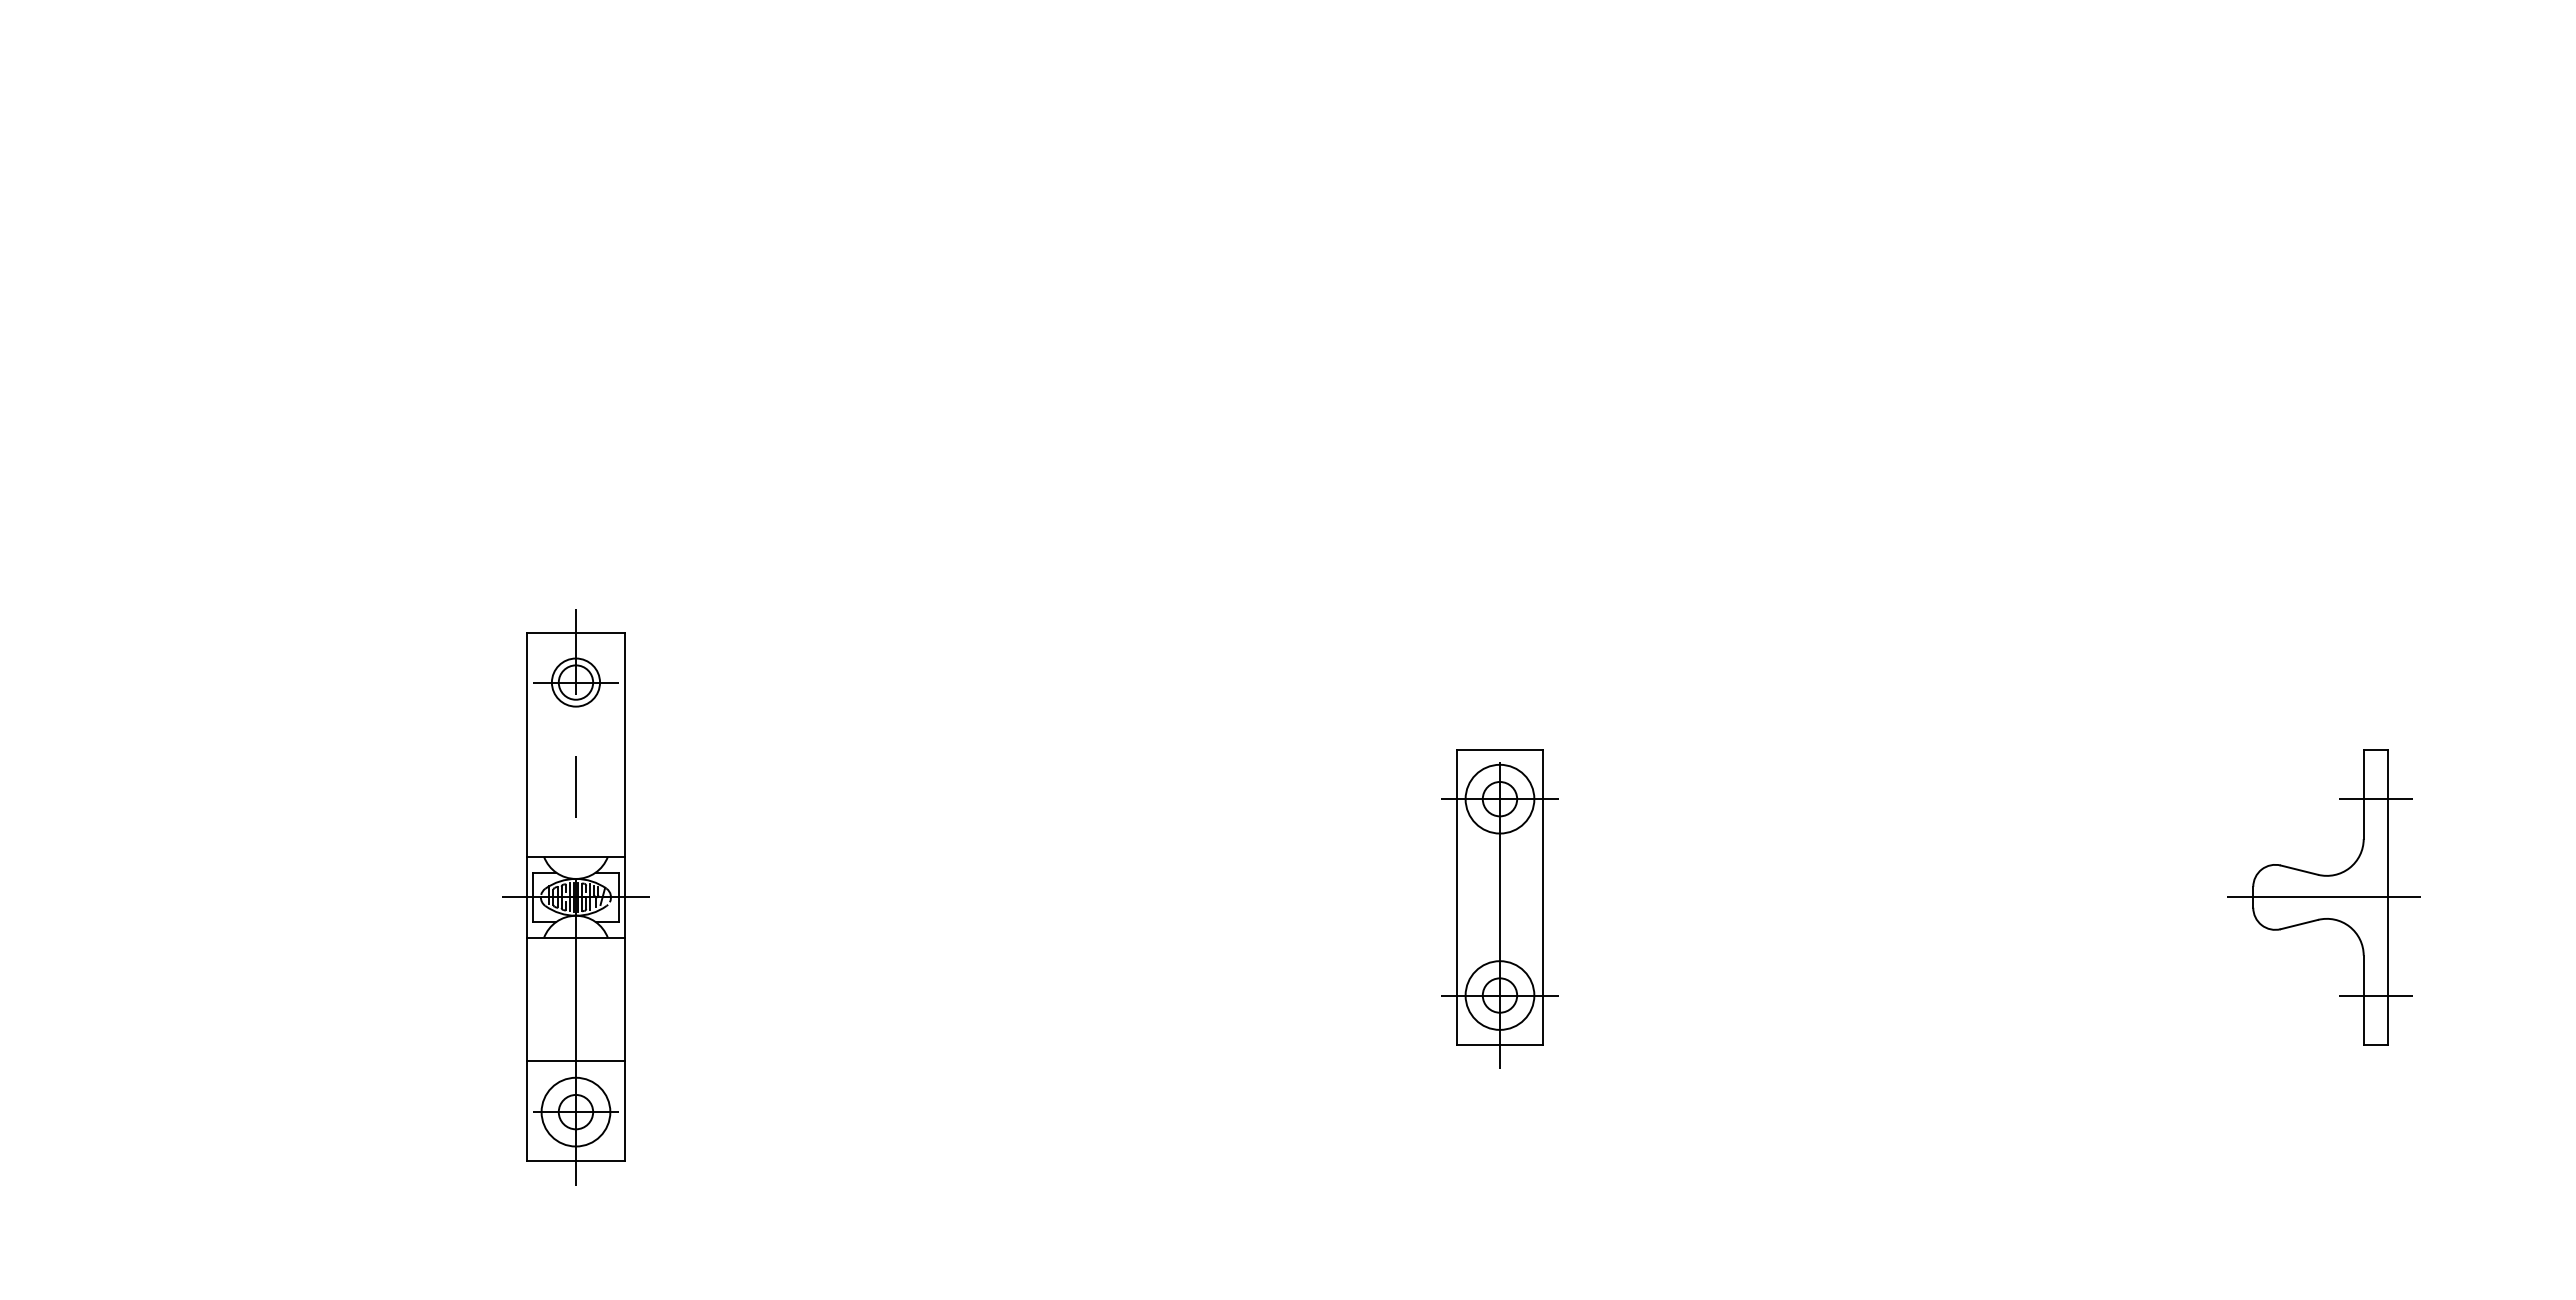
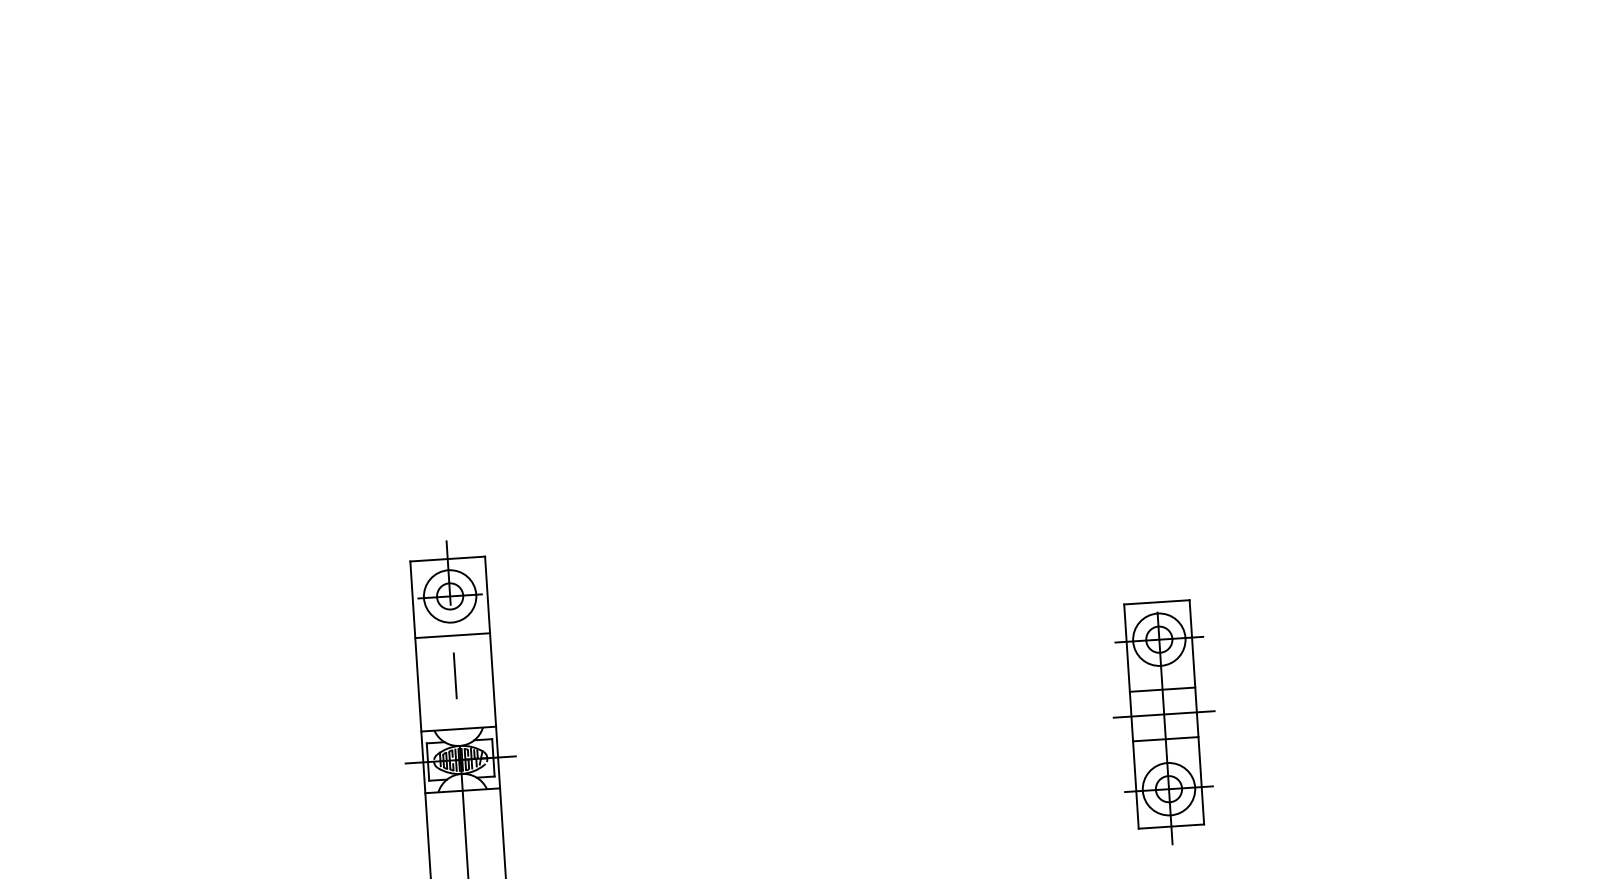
circle: (575, 682) -> (449, 596), size x1.43
line: (575, 734) -> (452, 635), added
line: (1499, 864) -> (1162, 689), added
line: (1499, 897) -> (1163, 714), added
line: (1499, 929) -> (1165, 738), added

